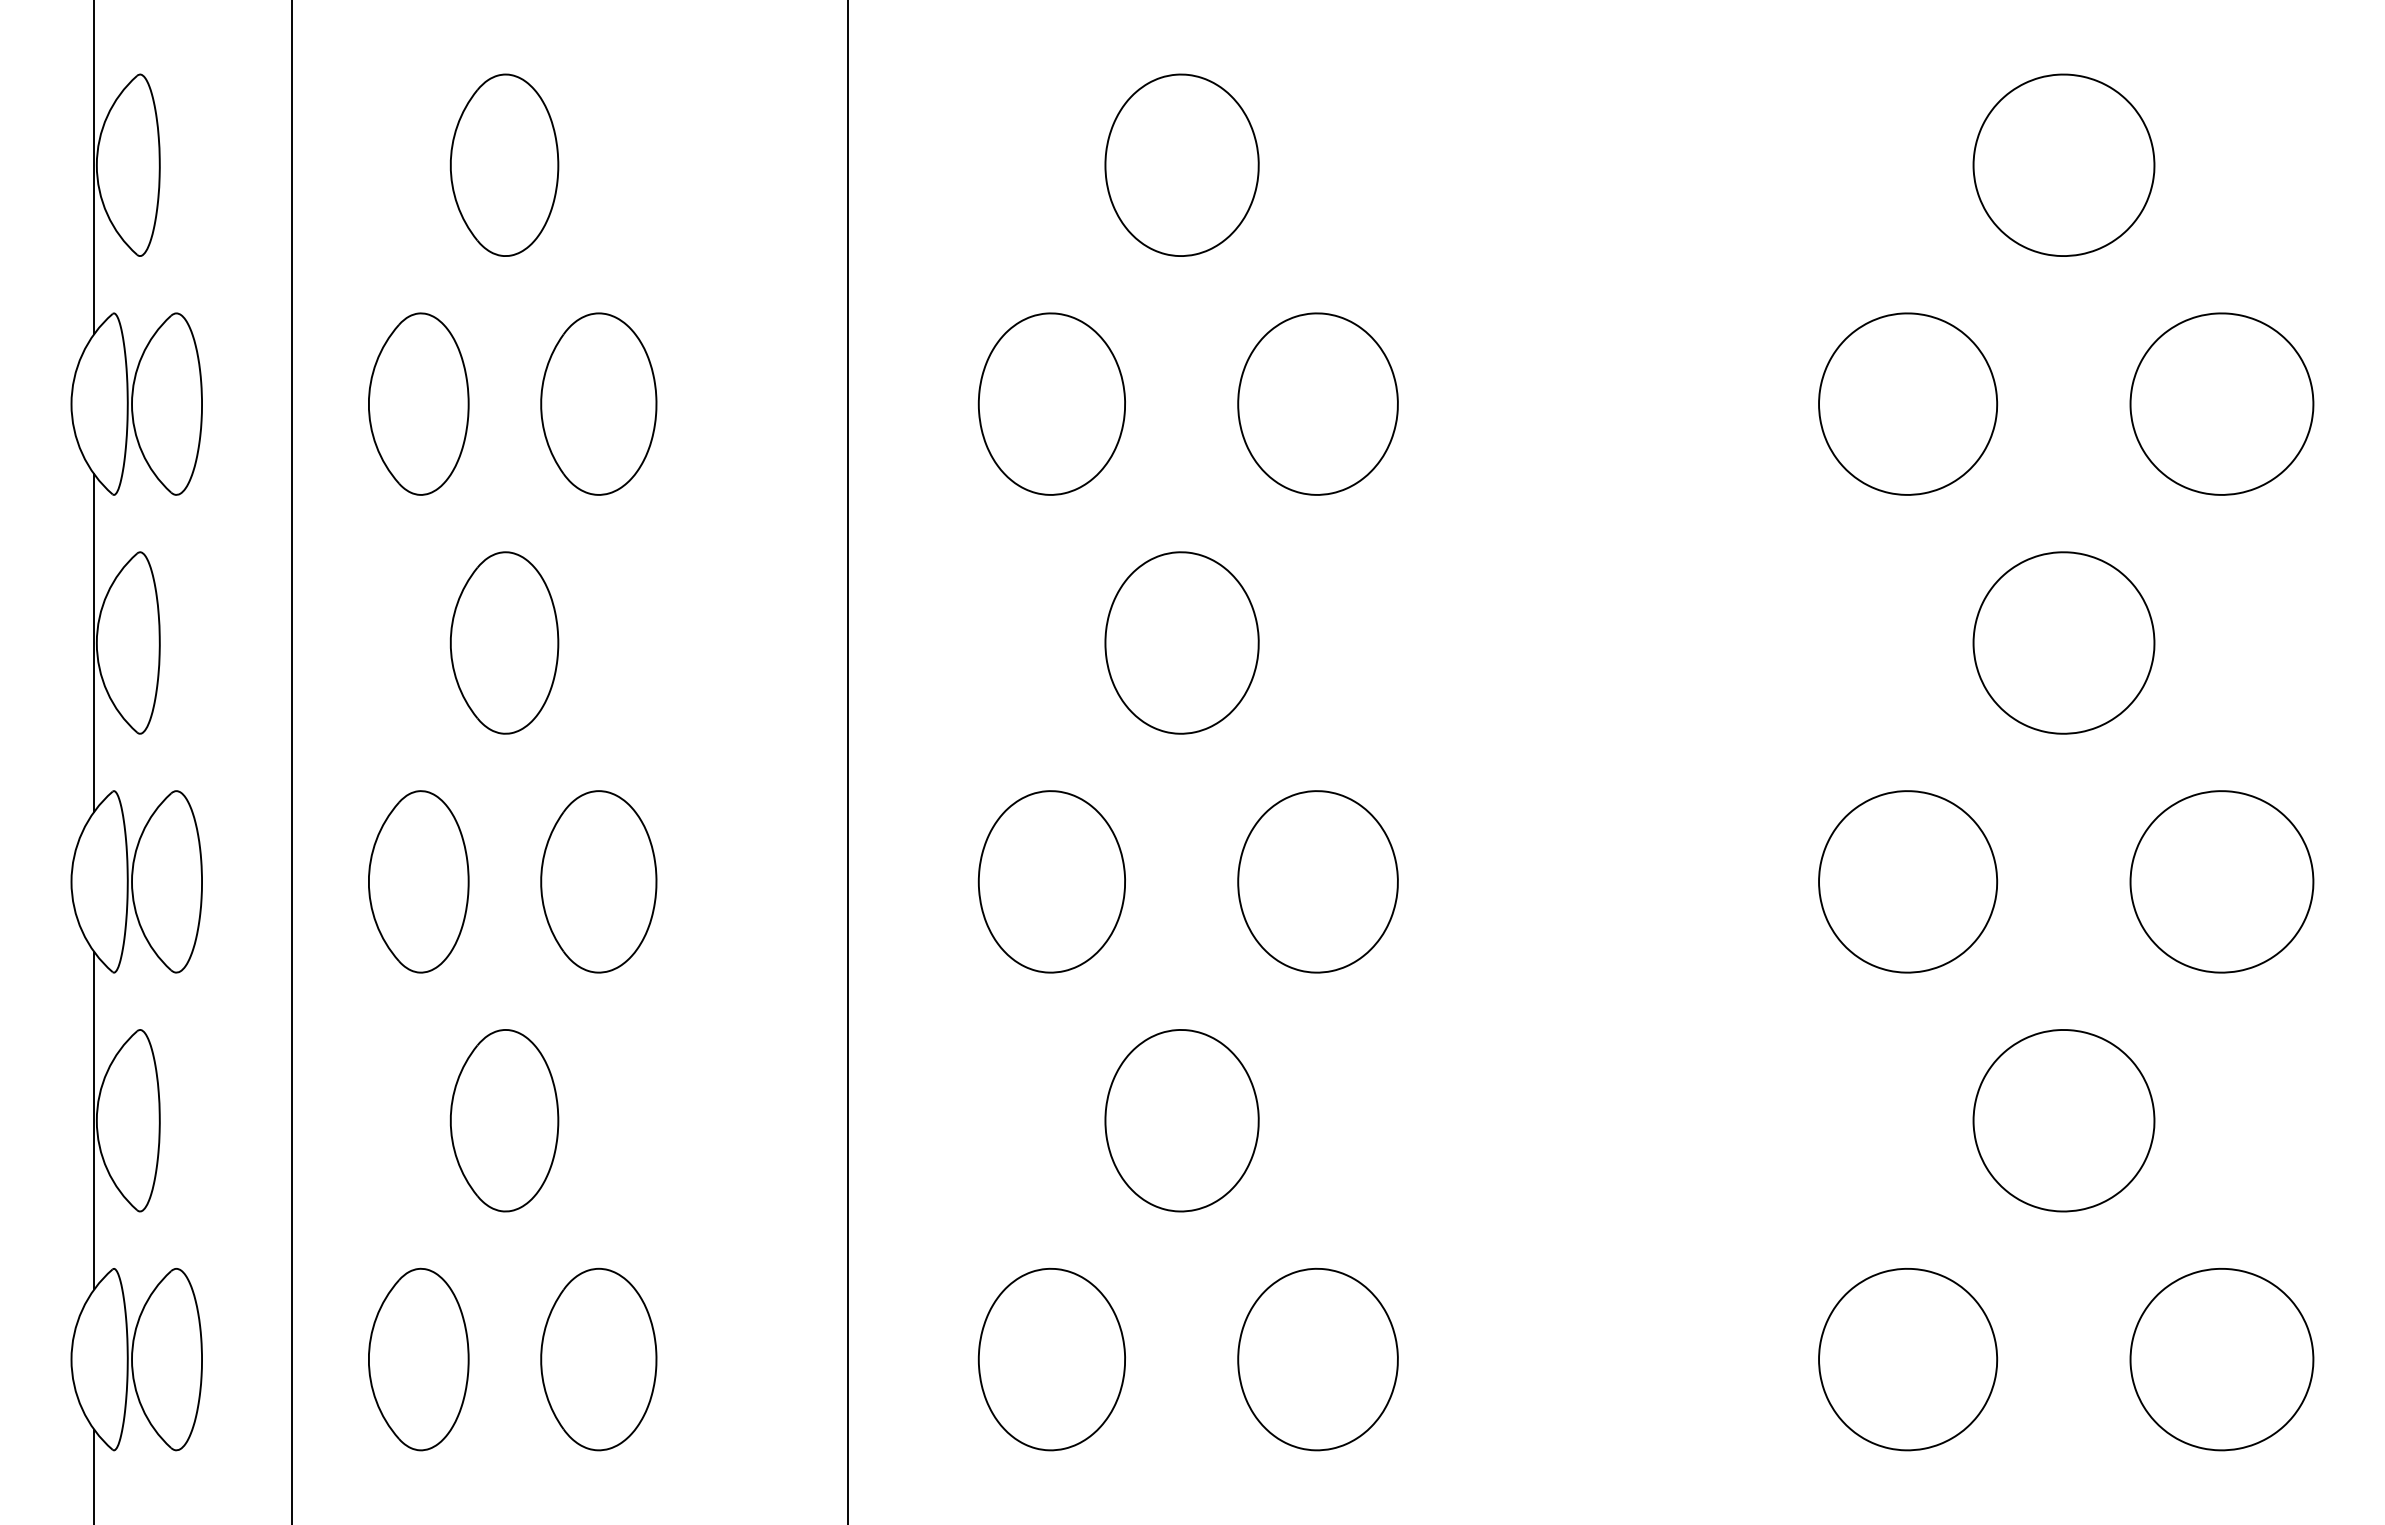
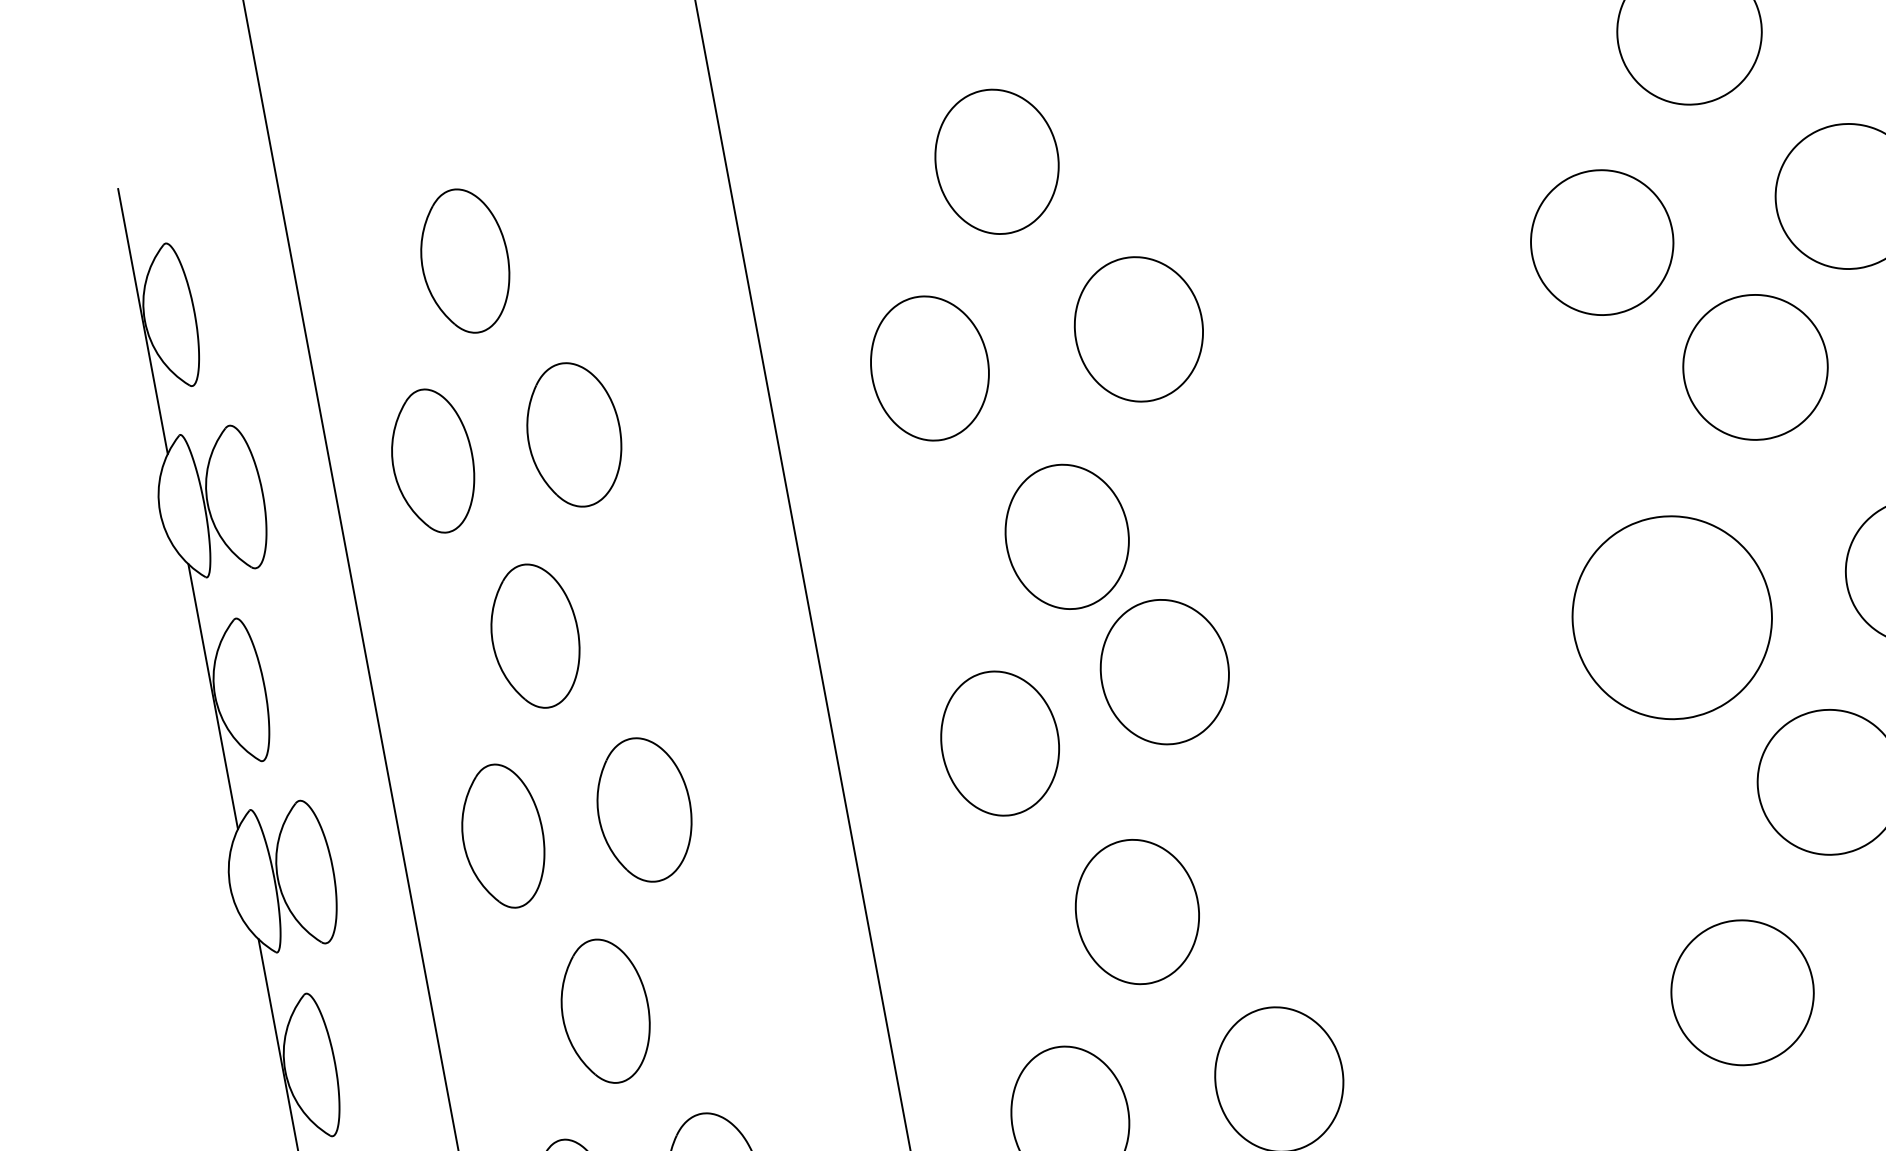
part: (2063, 642) -> (1755, 367), moved
part: (1317, 881) -> (1164, 671), moved
part: (1908, 881) -> (1672, 617), size x1.4

